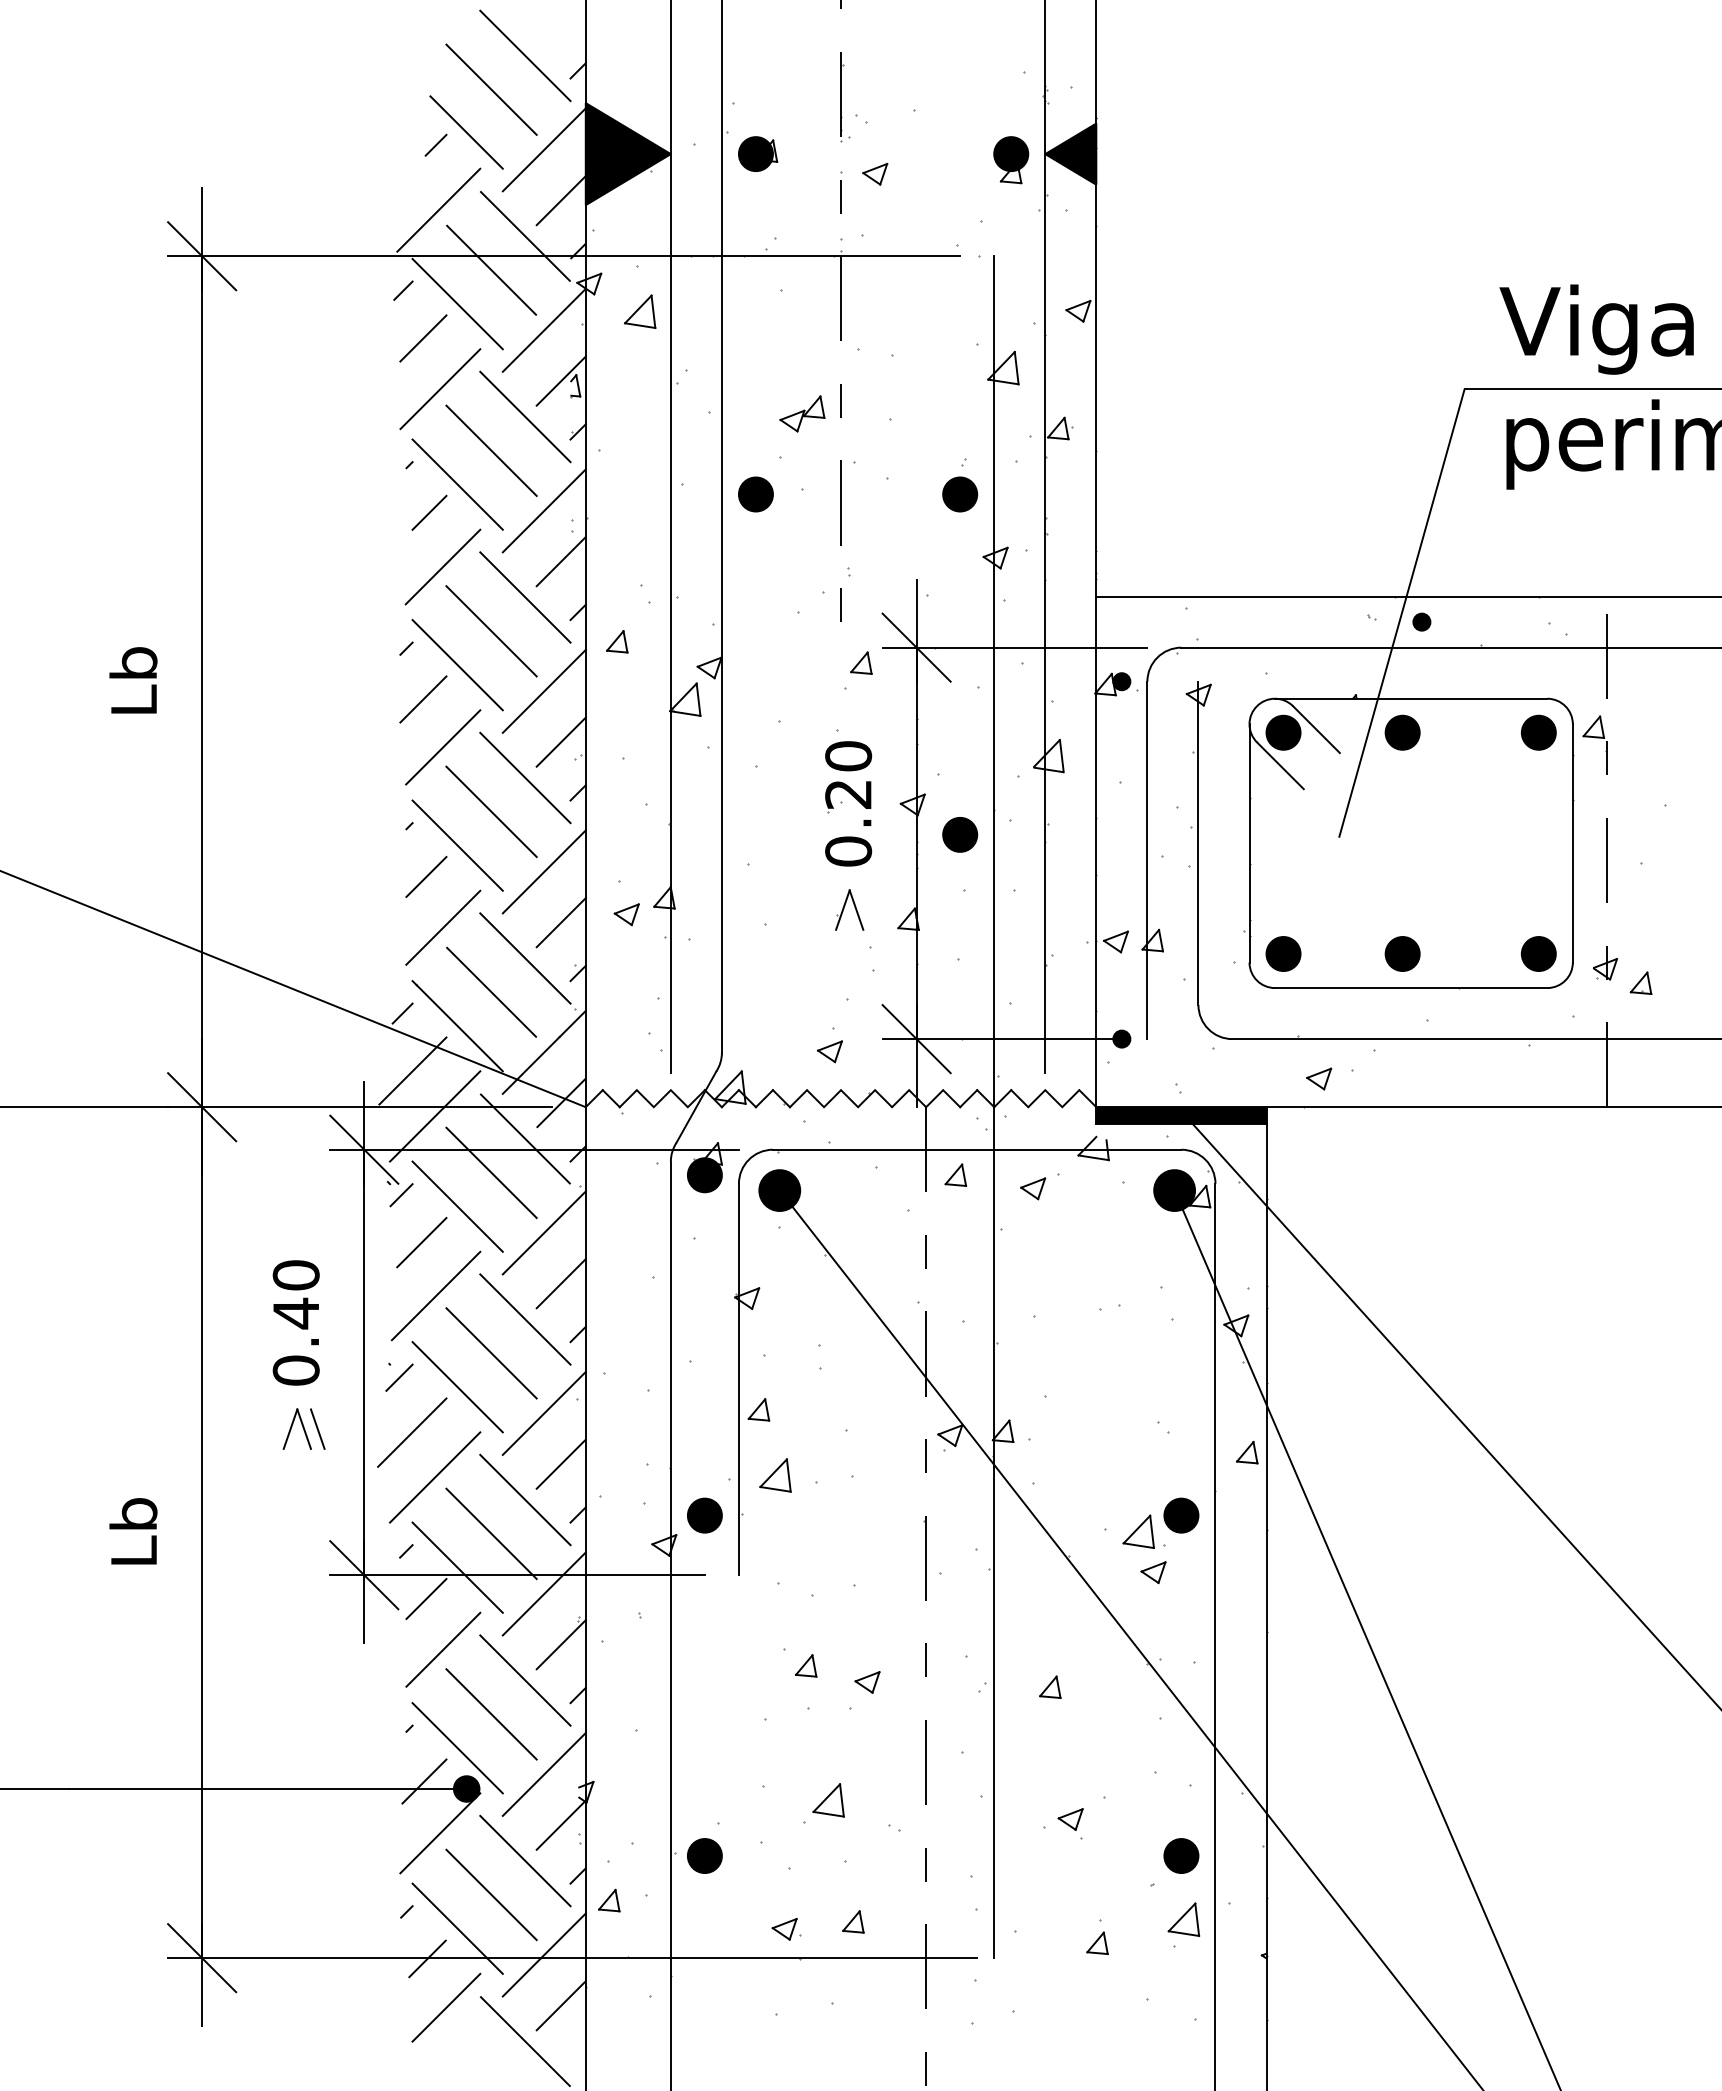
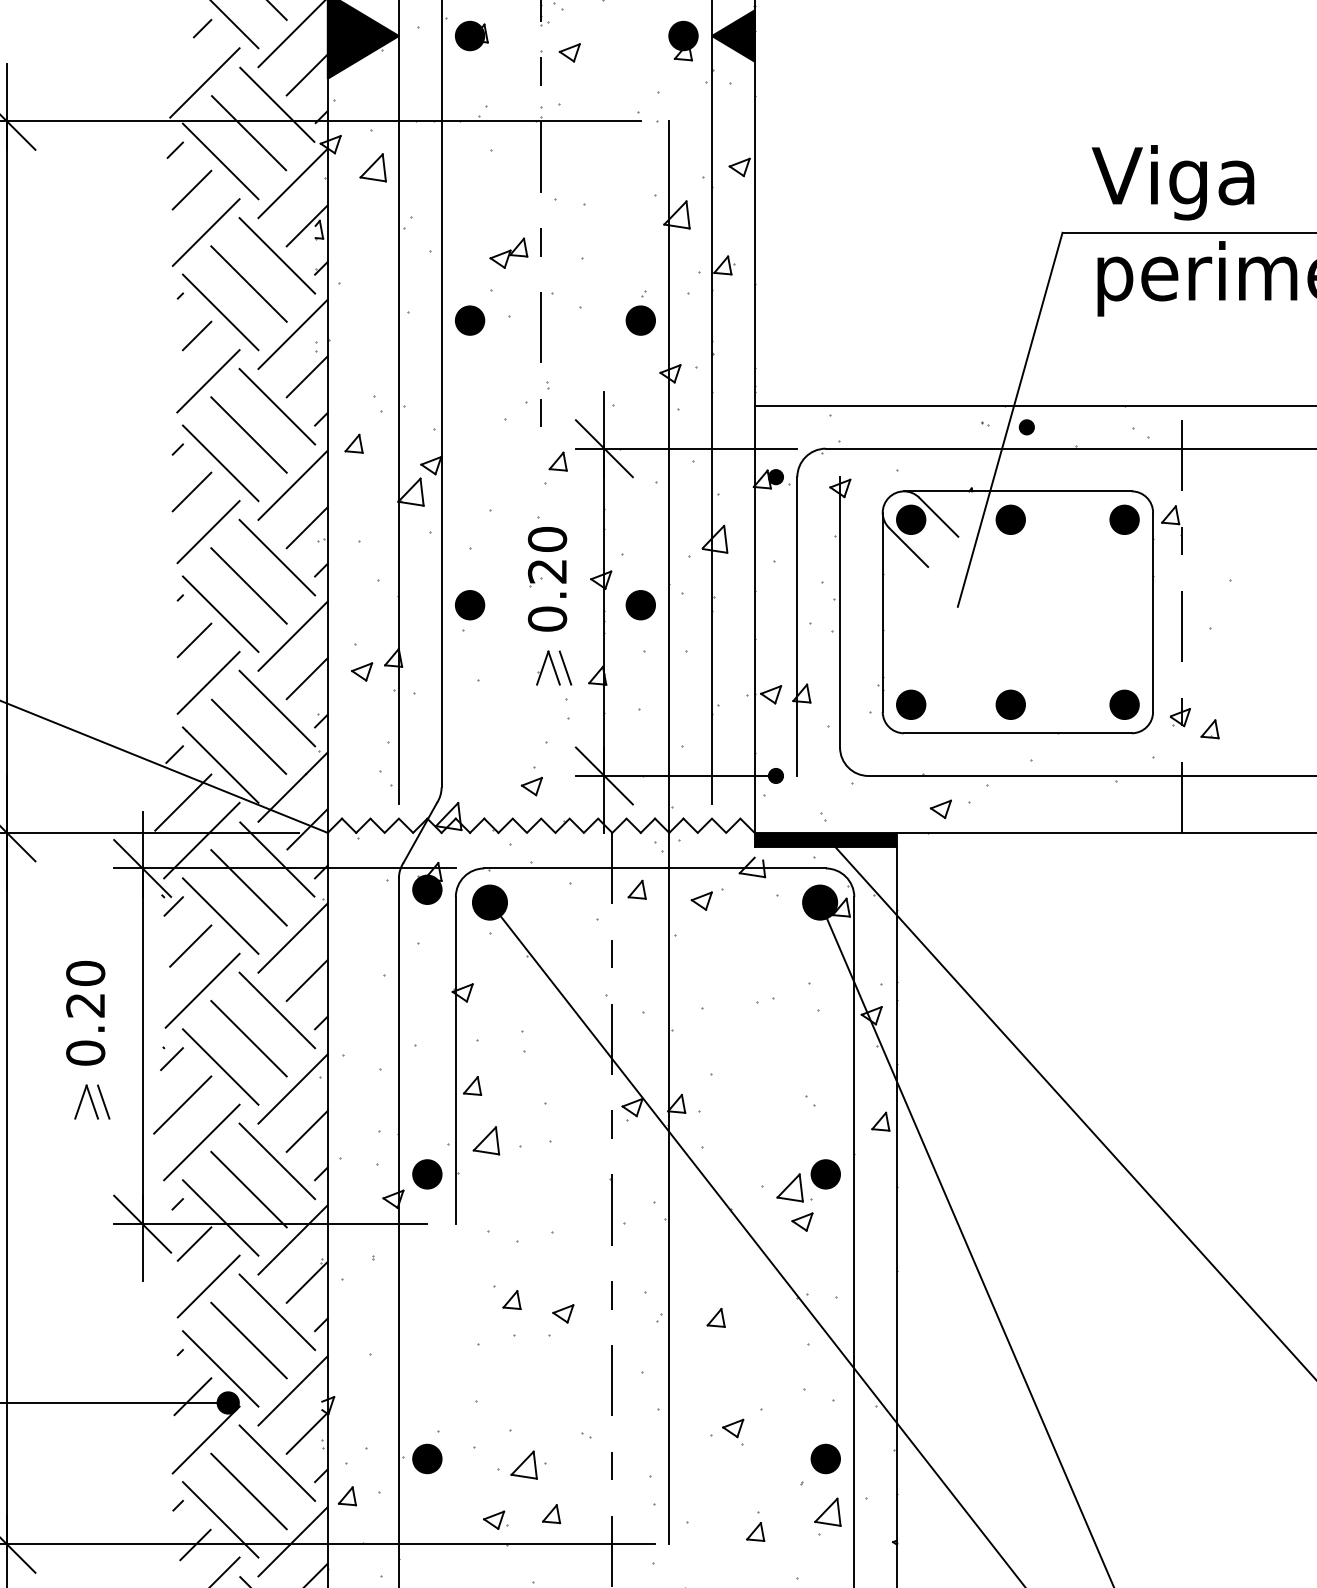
part: (755, 834) -> (469, 604), added
line: (869, 909) -> (565, 667), added
text: (295, 1313) -> (85, 1005), 0.40 -> 0.20
part: (828, 1800) -> (524, 1465), moved

